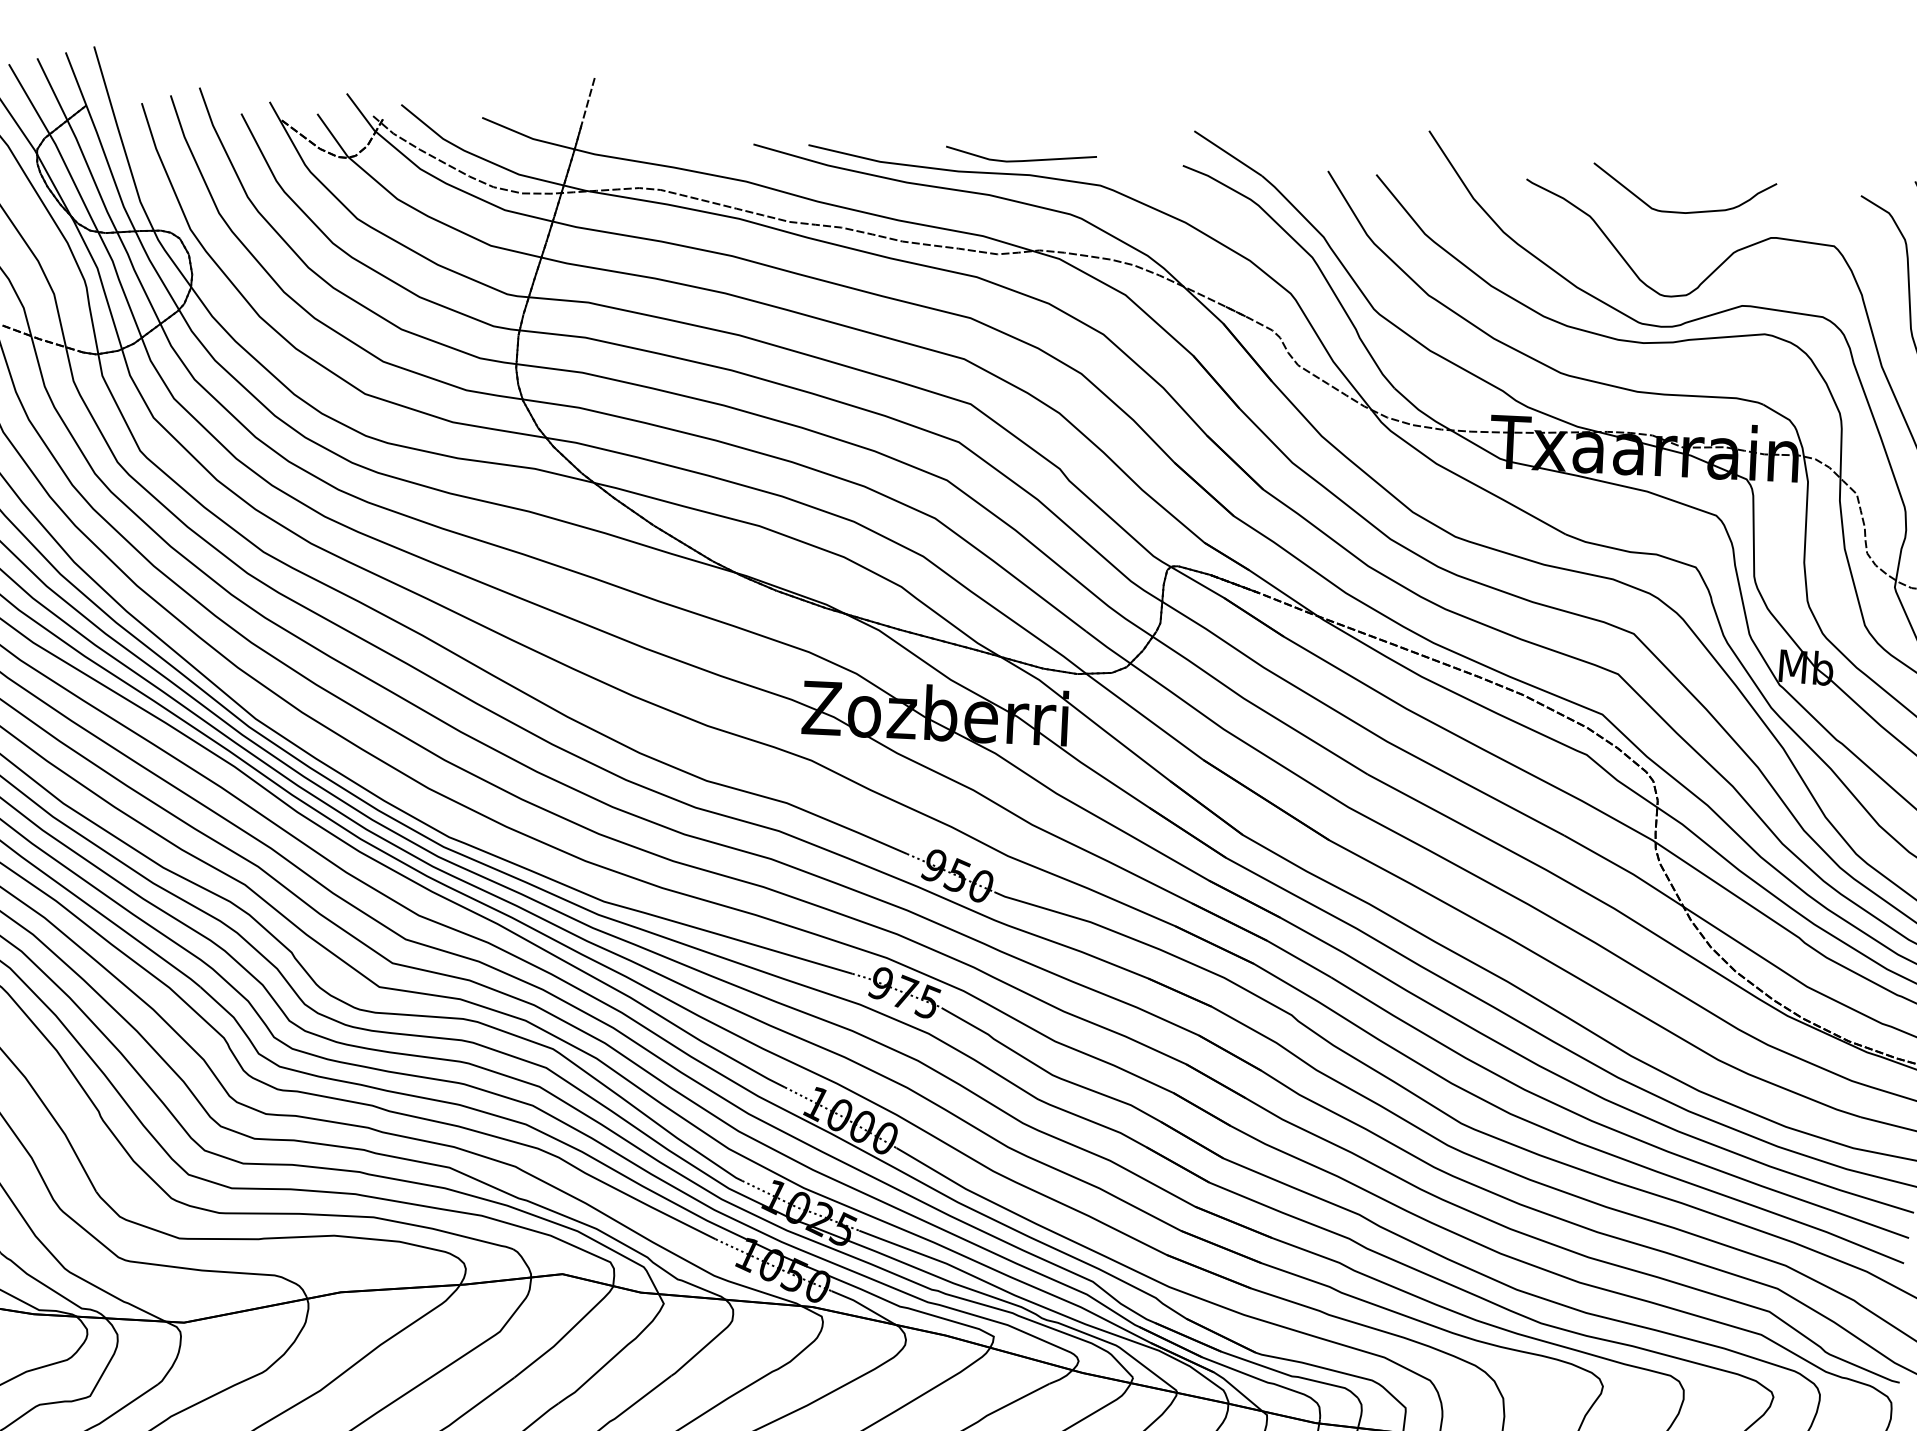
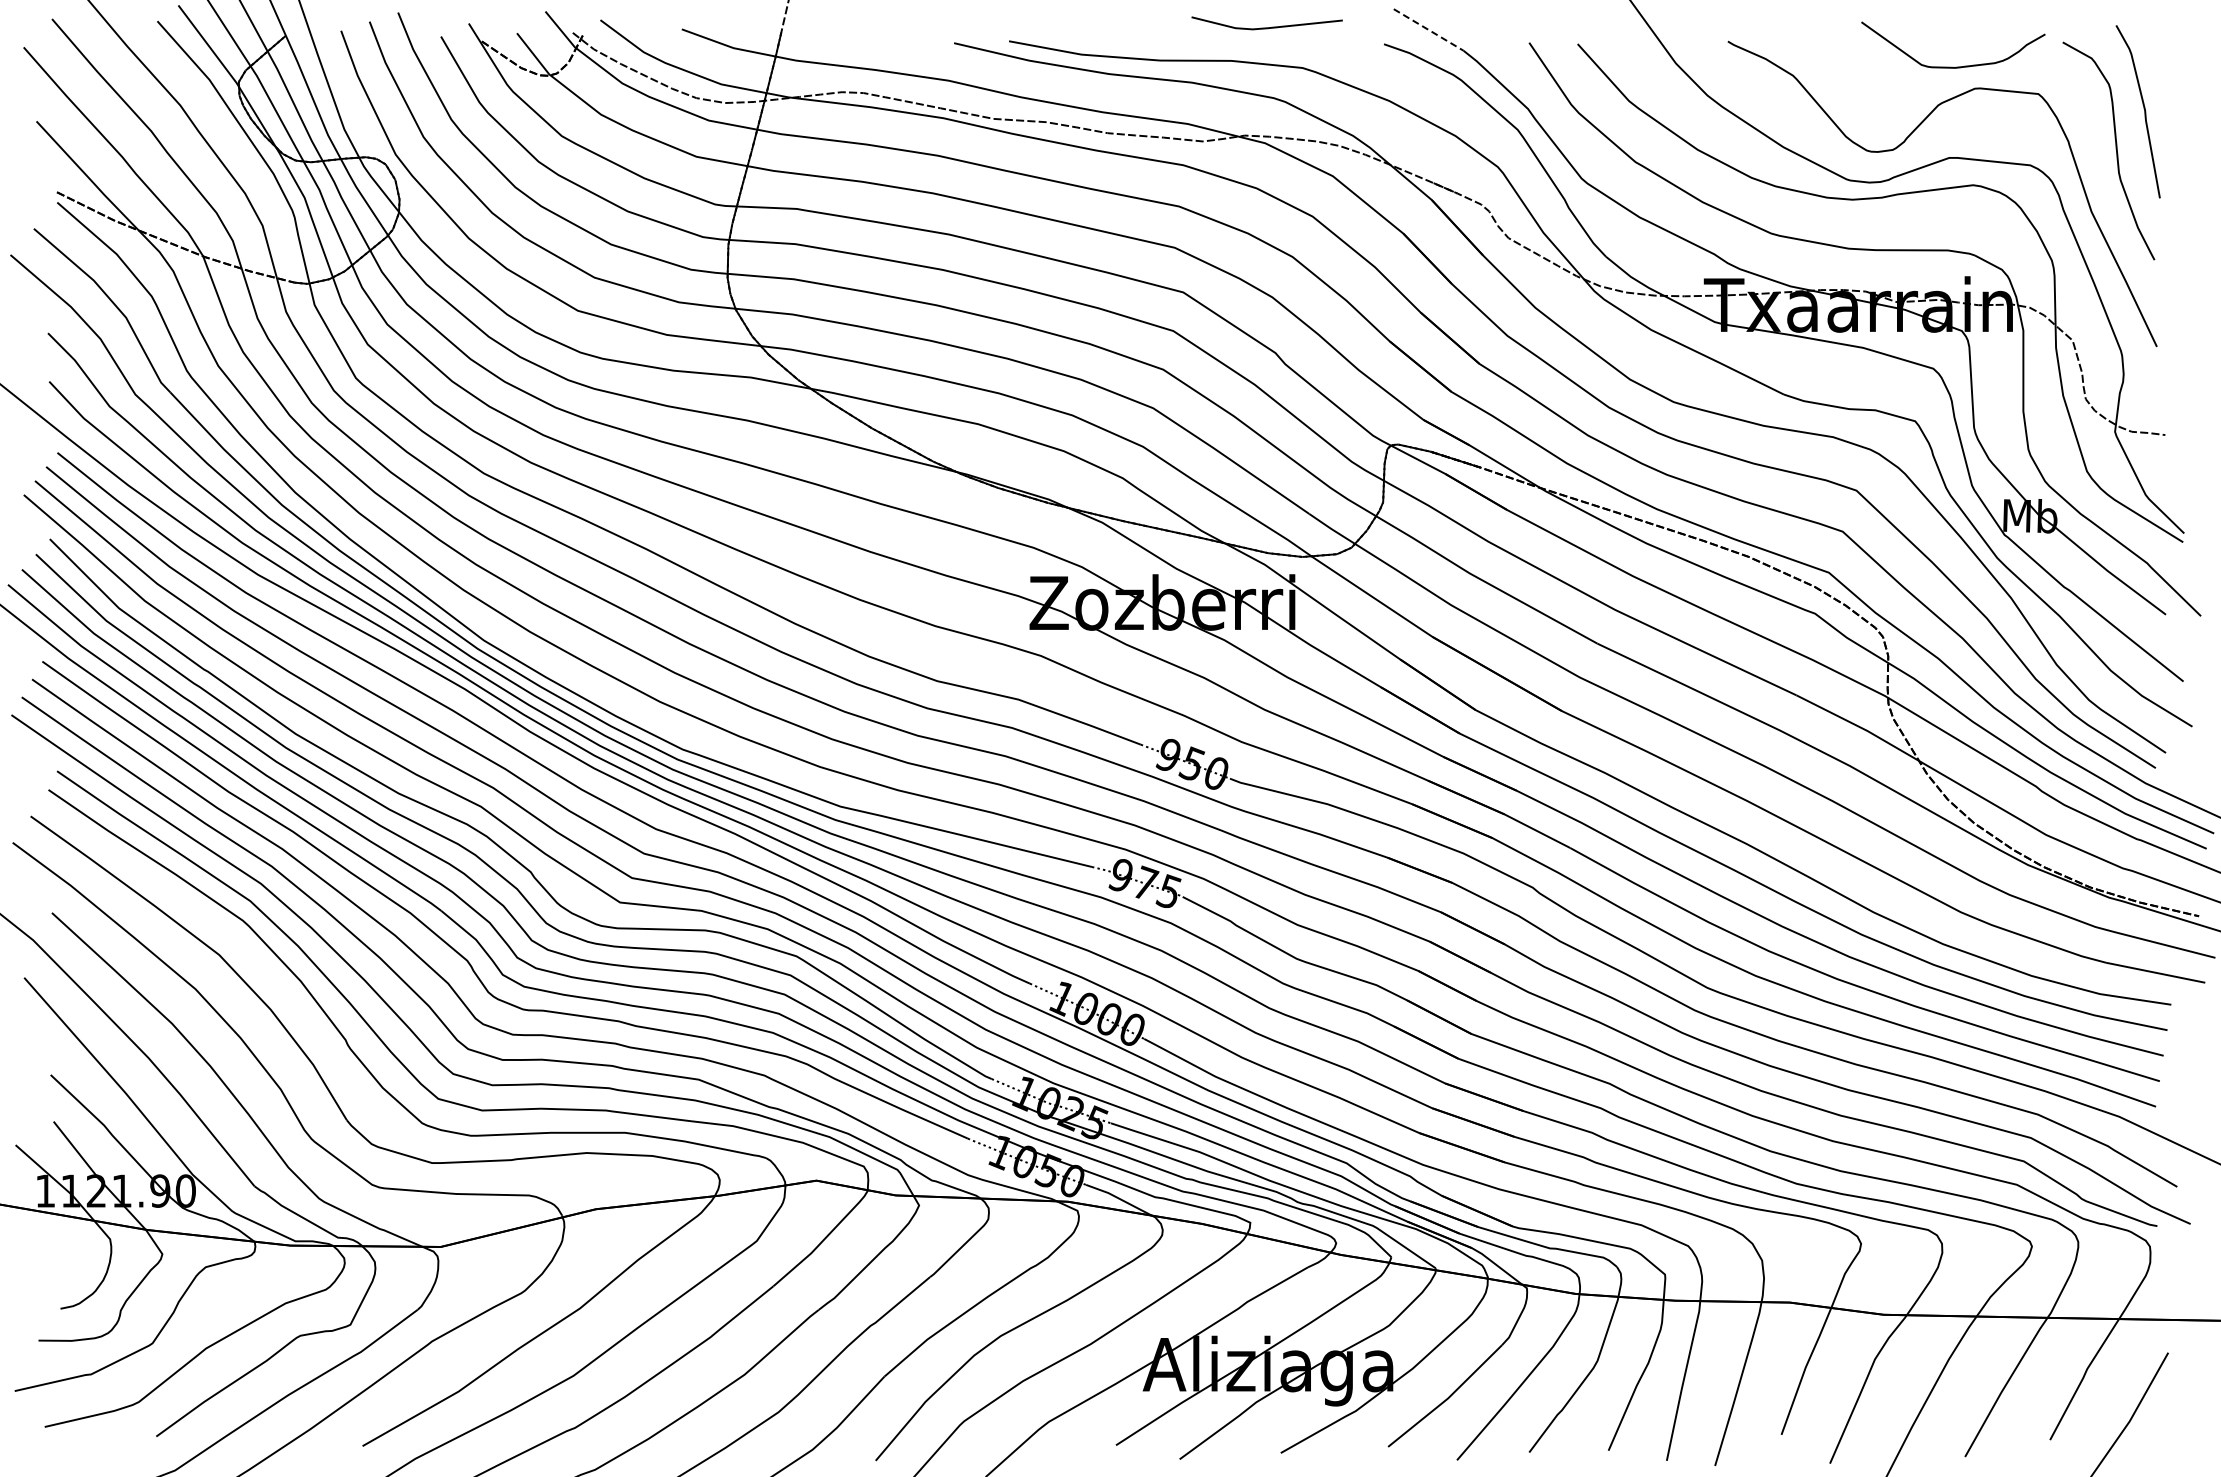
line: (1228, 153) -> (1428, 29), solid -> dashed
line: (1020, 160) -> (1266, 27), moved
curve: (1682, 211) -> (1952, 66), moved

